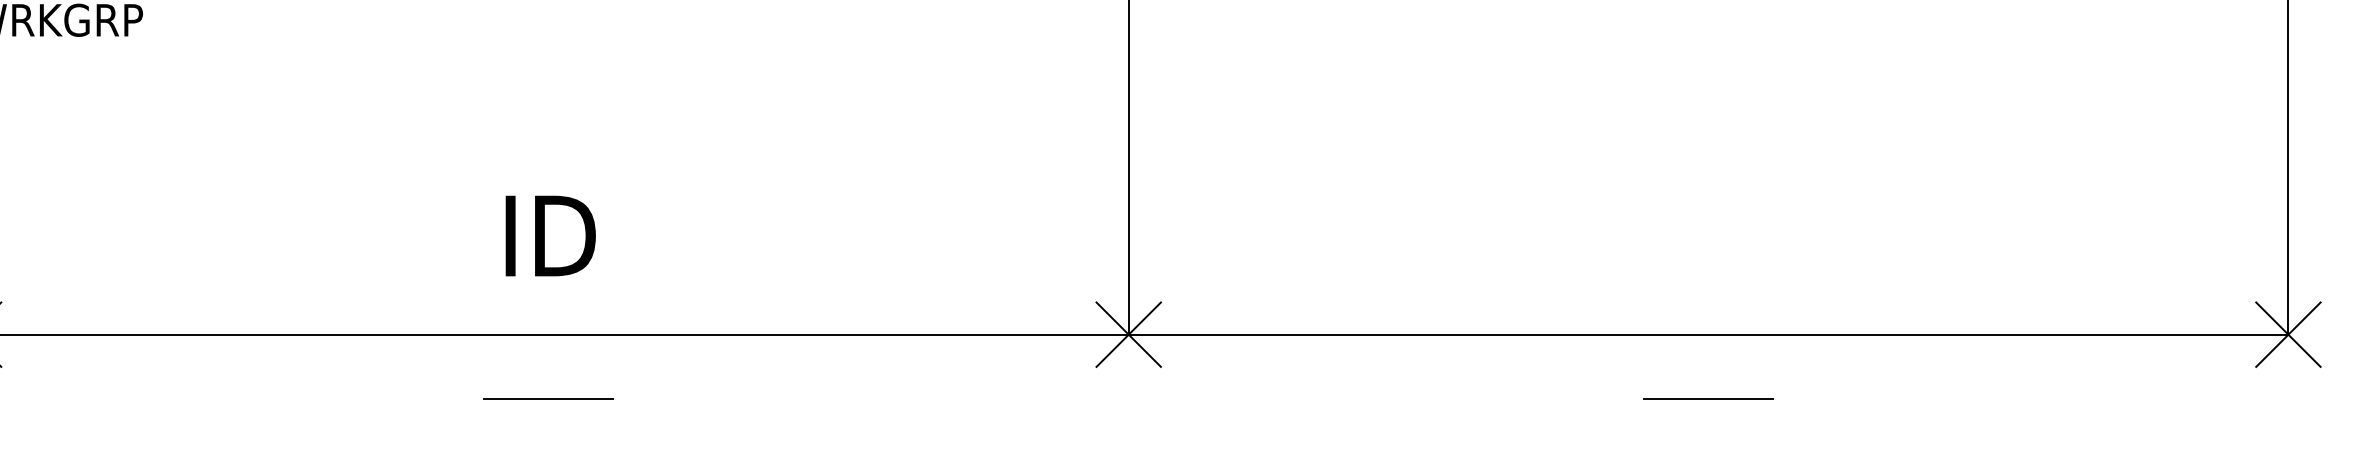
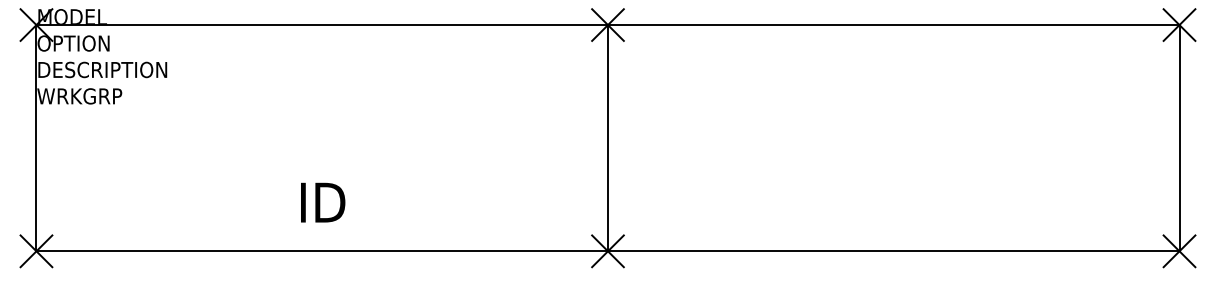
line: (547, 400) -> (321, 283), removed
line: (1708, 400) -> (893, 283), removed

